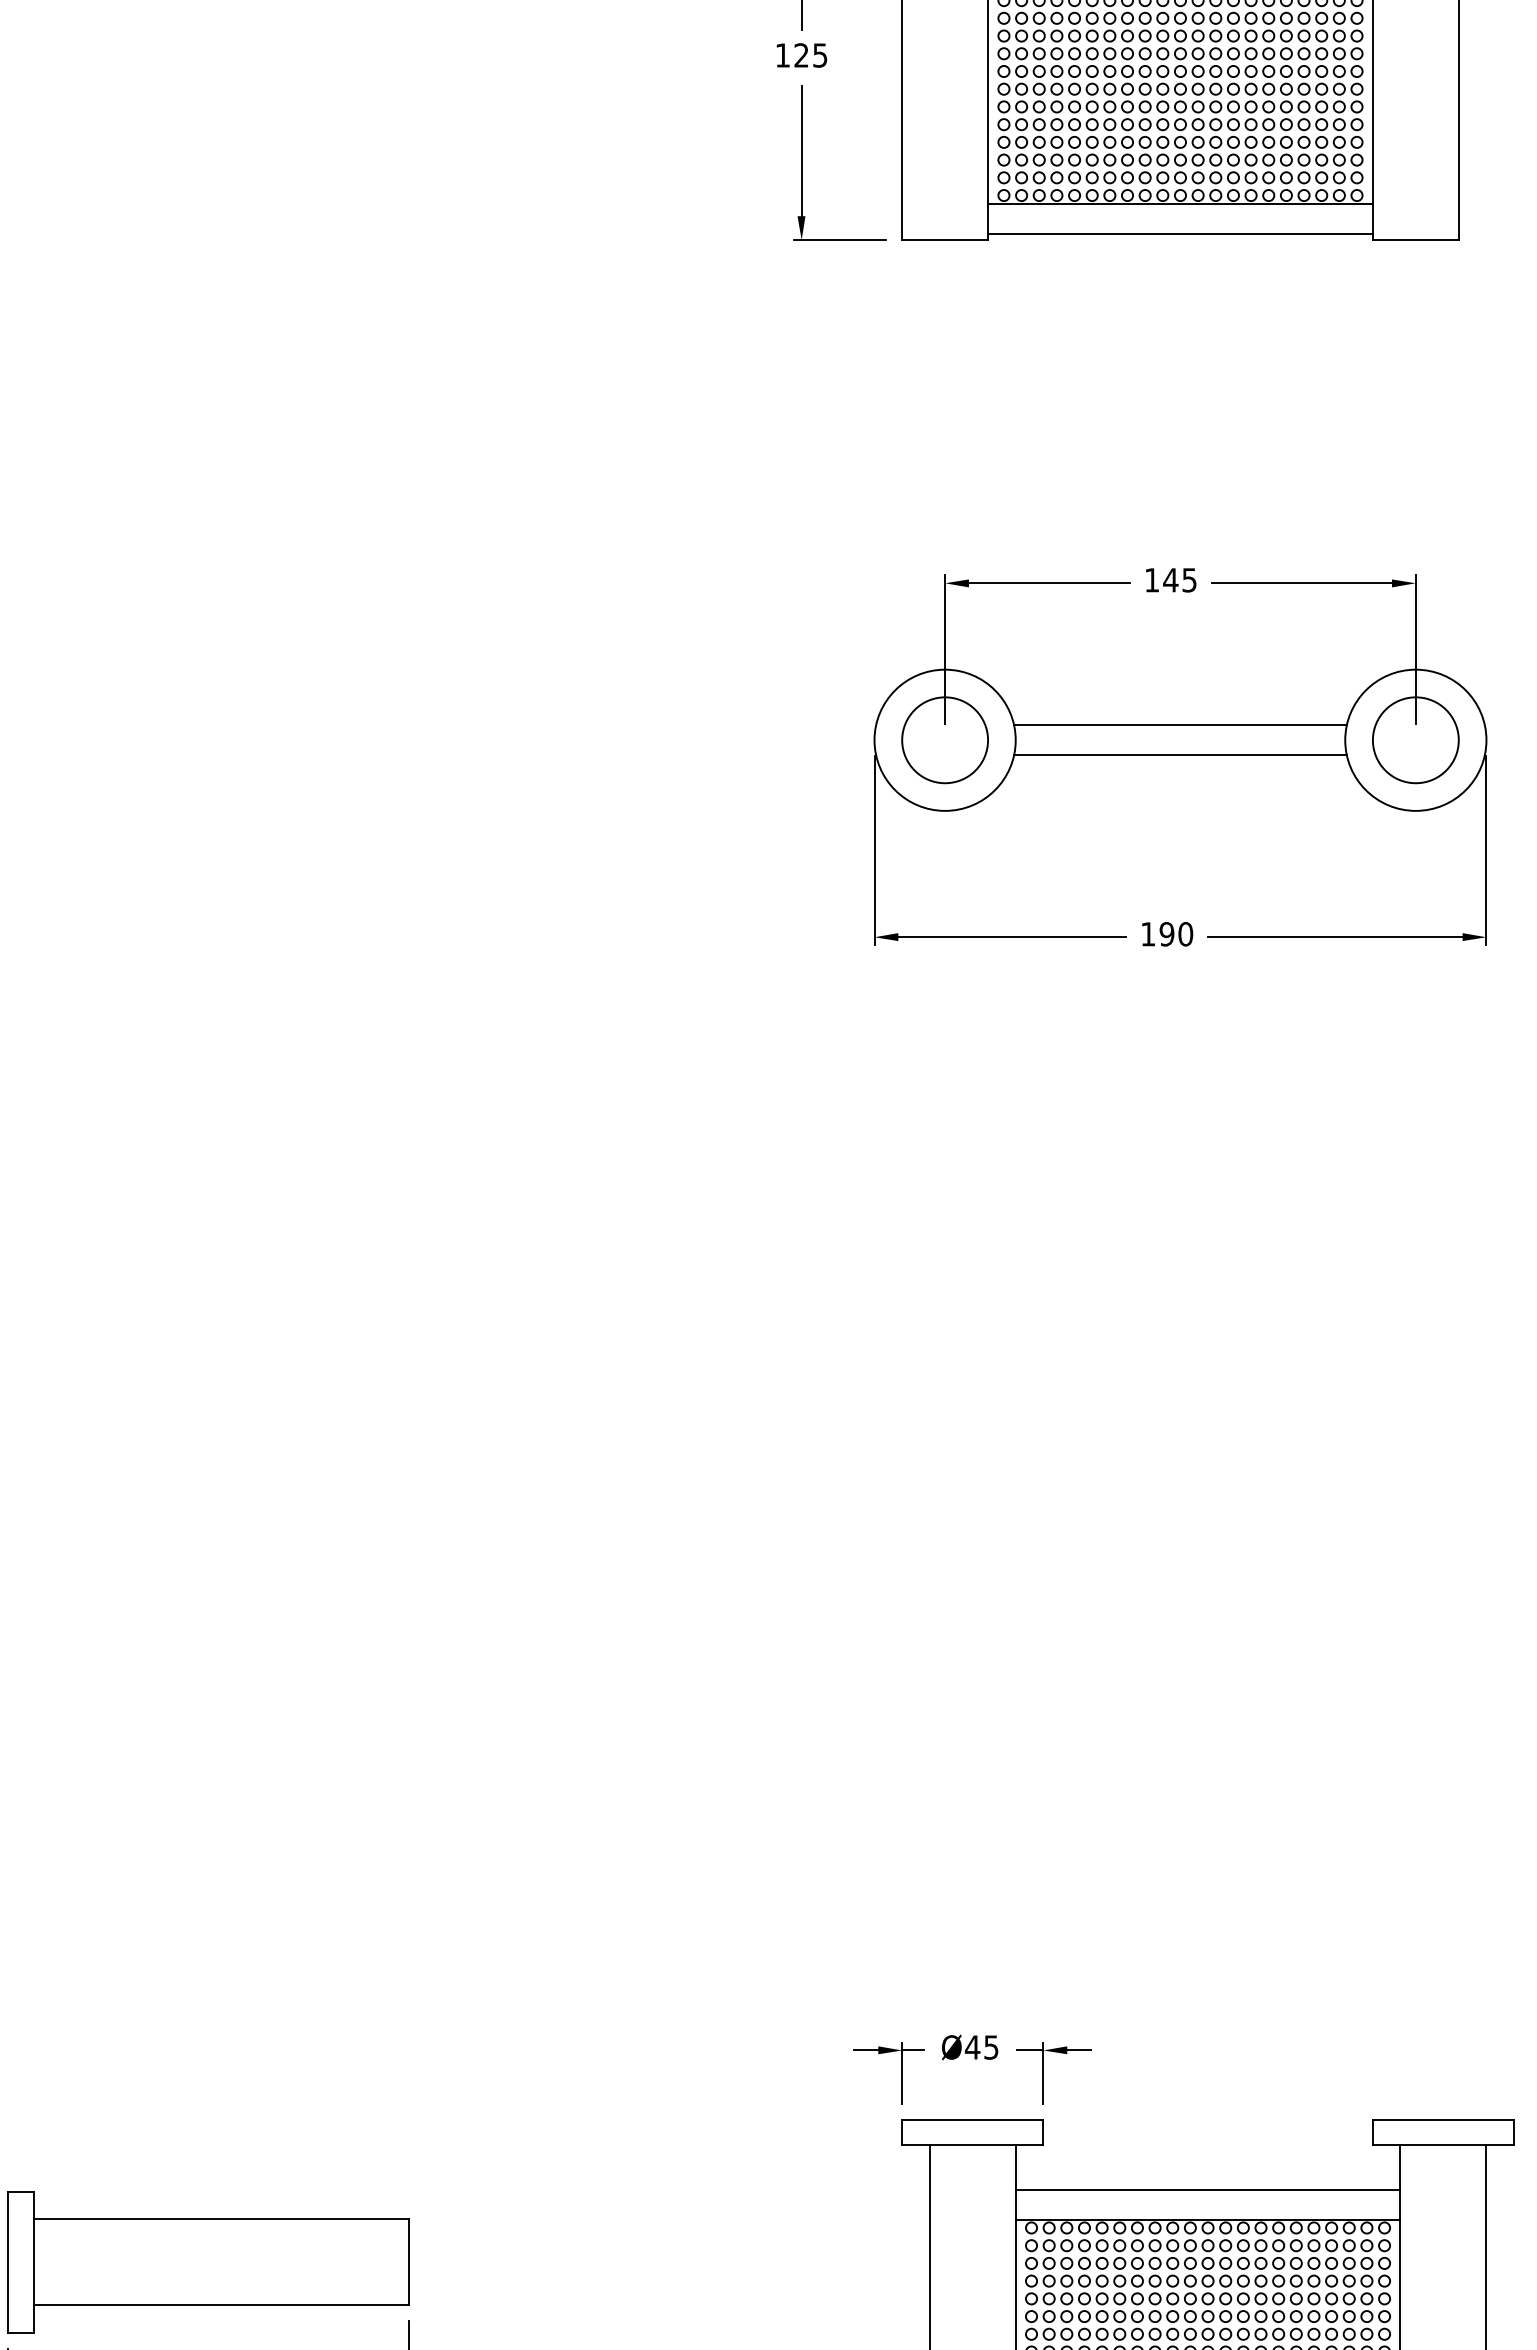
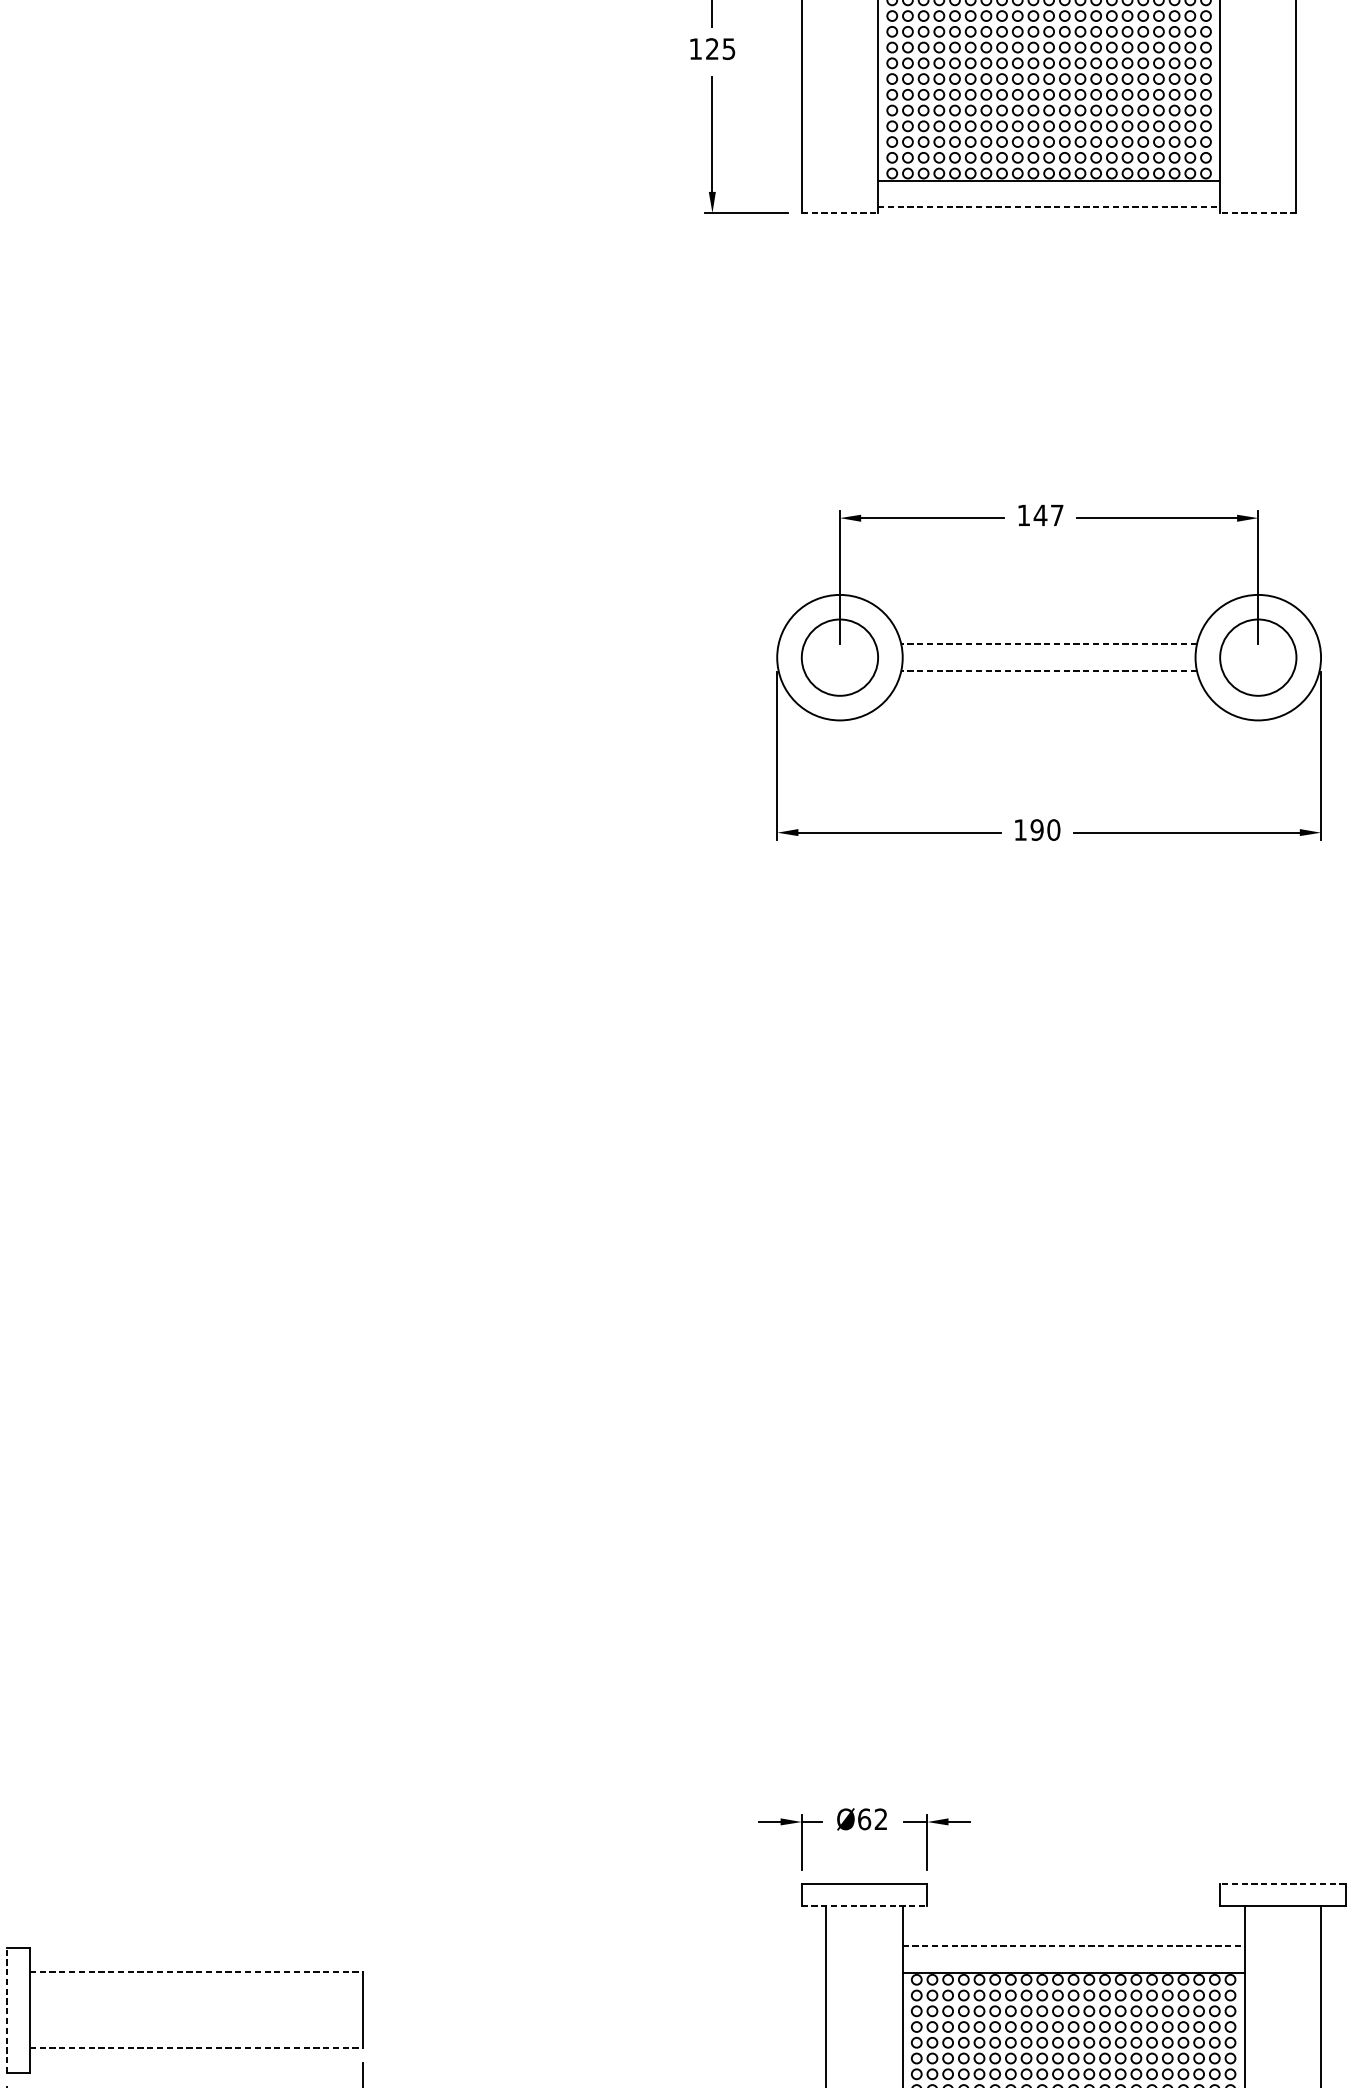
line: (1180, 233) -> (1049, 207), solid -> dashed
line: (945, 240) -> (840, 213), solid -> dashed
line: (1415, 240) -> (1257, 213), solid -> dashed
text: (1189, 580) -> (1057, 515), 145 -> 147
line: (1179, 725) -> (1048, 644), solid -> dashed
line: (1179, 755) -> (1048, 671), solid -> dashed
text: (981, 2047) -> (872, 1819), Ø45 -> Ø62
line: (1443, 2119) -> (1282, 1883), solid -> dashed
line: (972, 2145) -> (864, 1906), solid -> dashed
line: (1208, 2189) -> (1074, 1945), solid -> dashed
line: (221, 2219) -> (196, 1972), solid -> dashed
line: (8, 2262) -> (7, 2010), solid -> dashed
line: (221, 2305) -> (196, 2048), solid -> dashed

